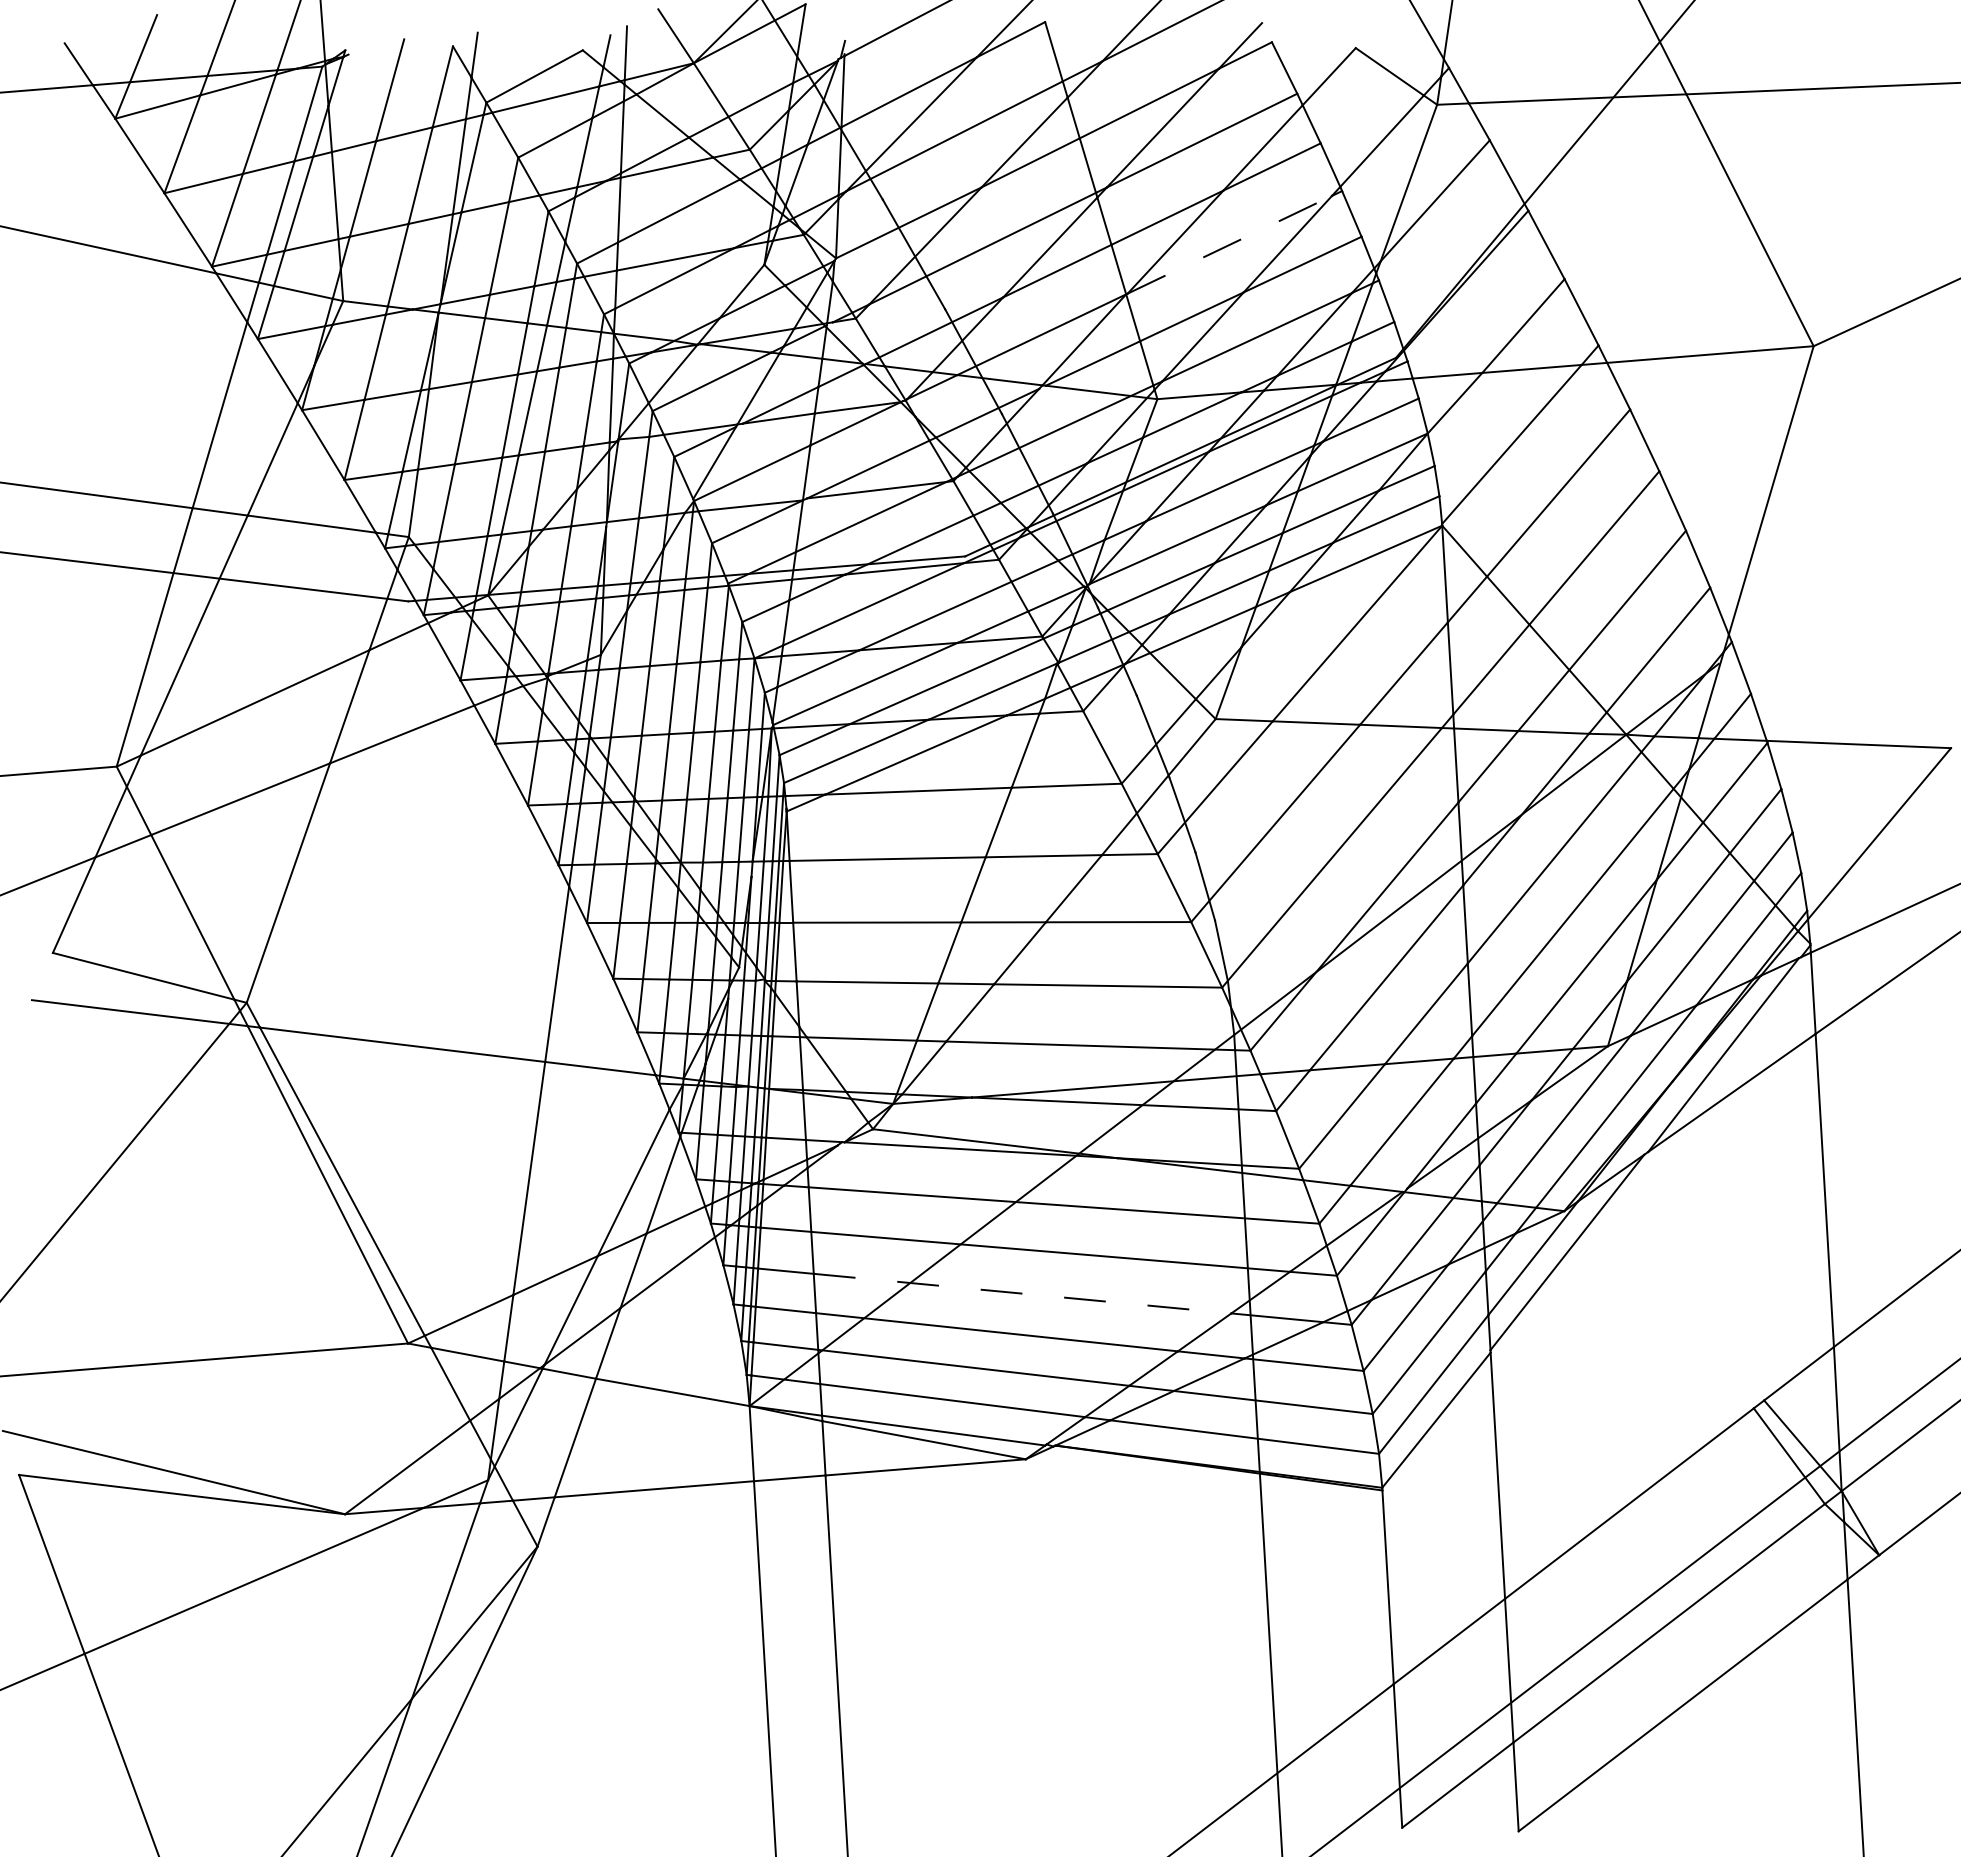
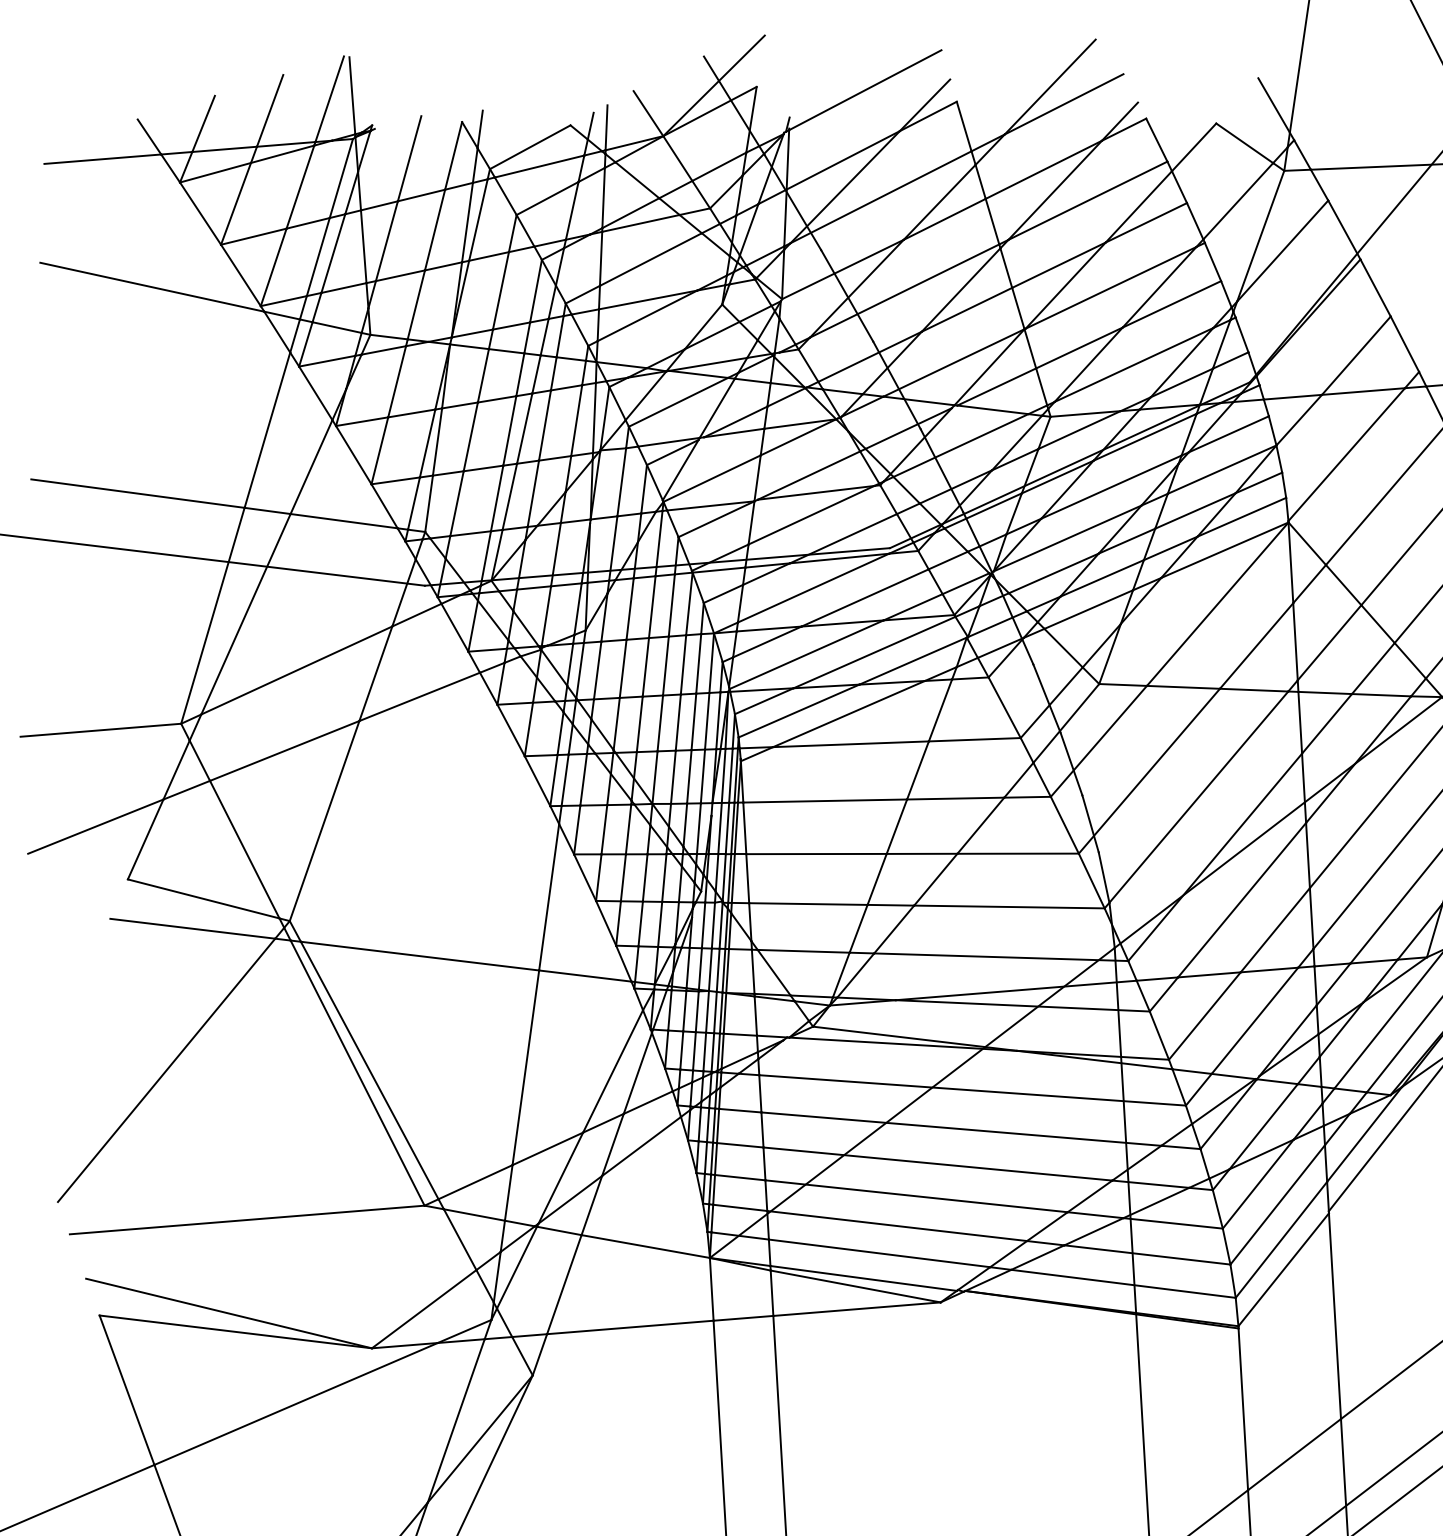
line: (1230, 244) -> (1111, 287), dashed -> solid
line: (1022, 1293) -> (937, 1163), dashed -> solid

